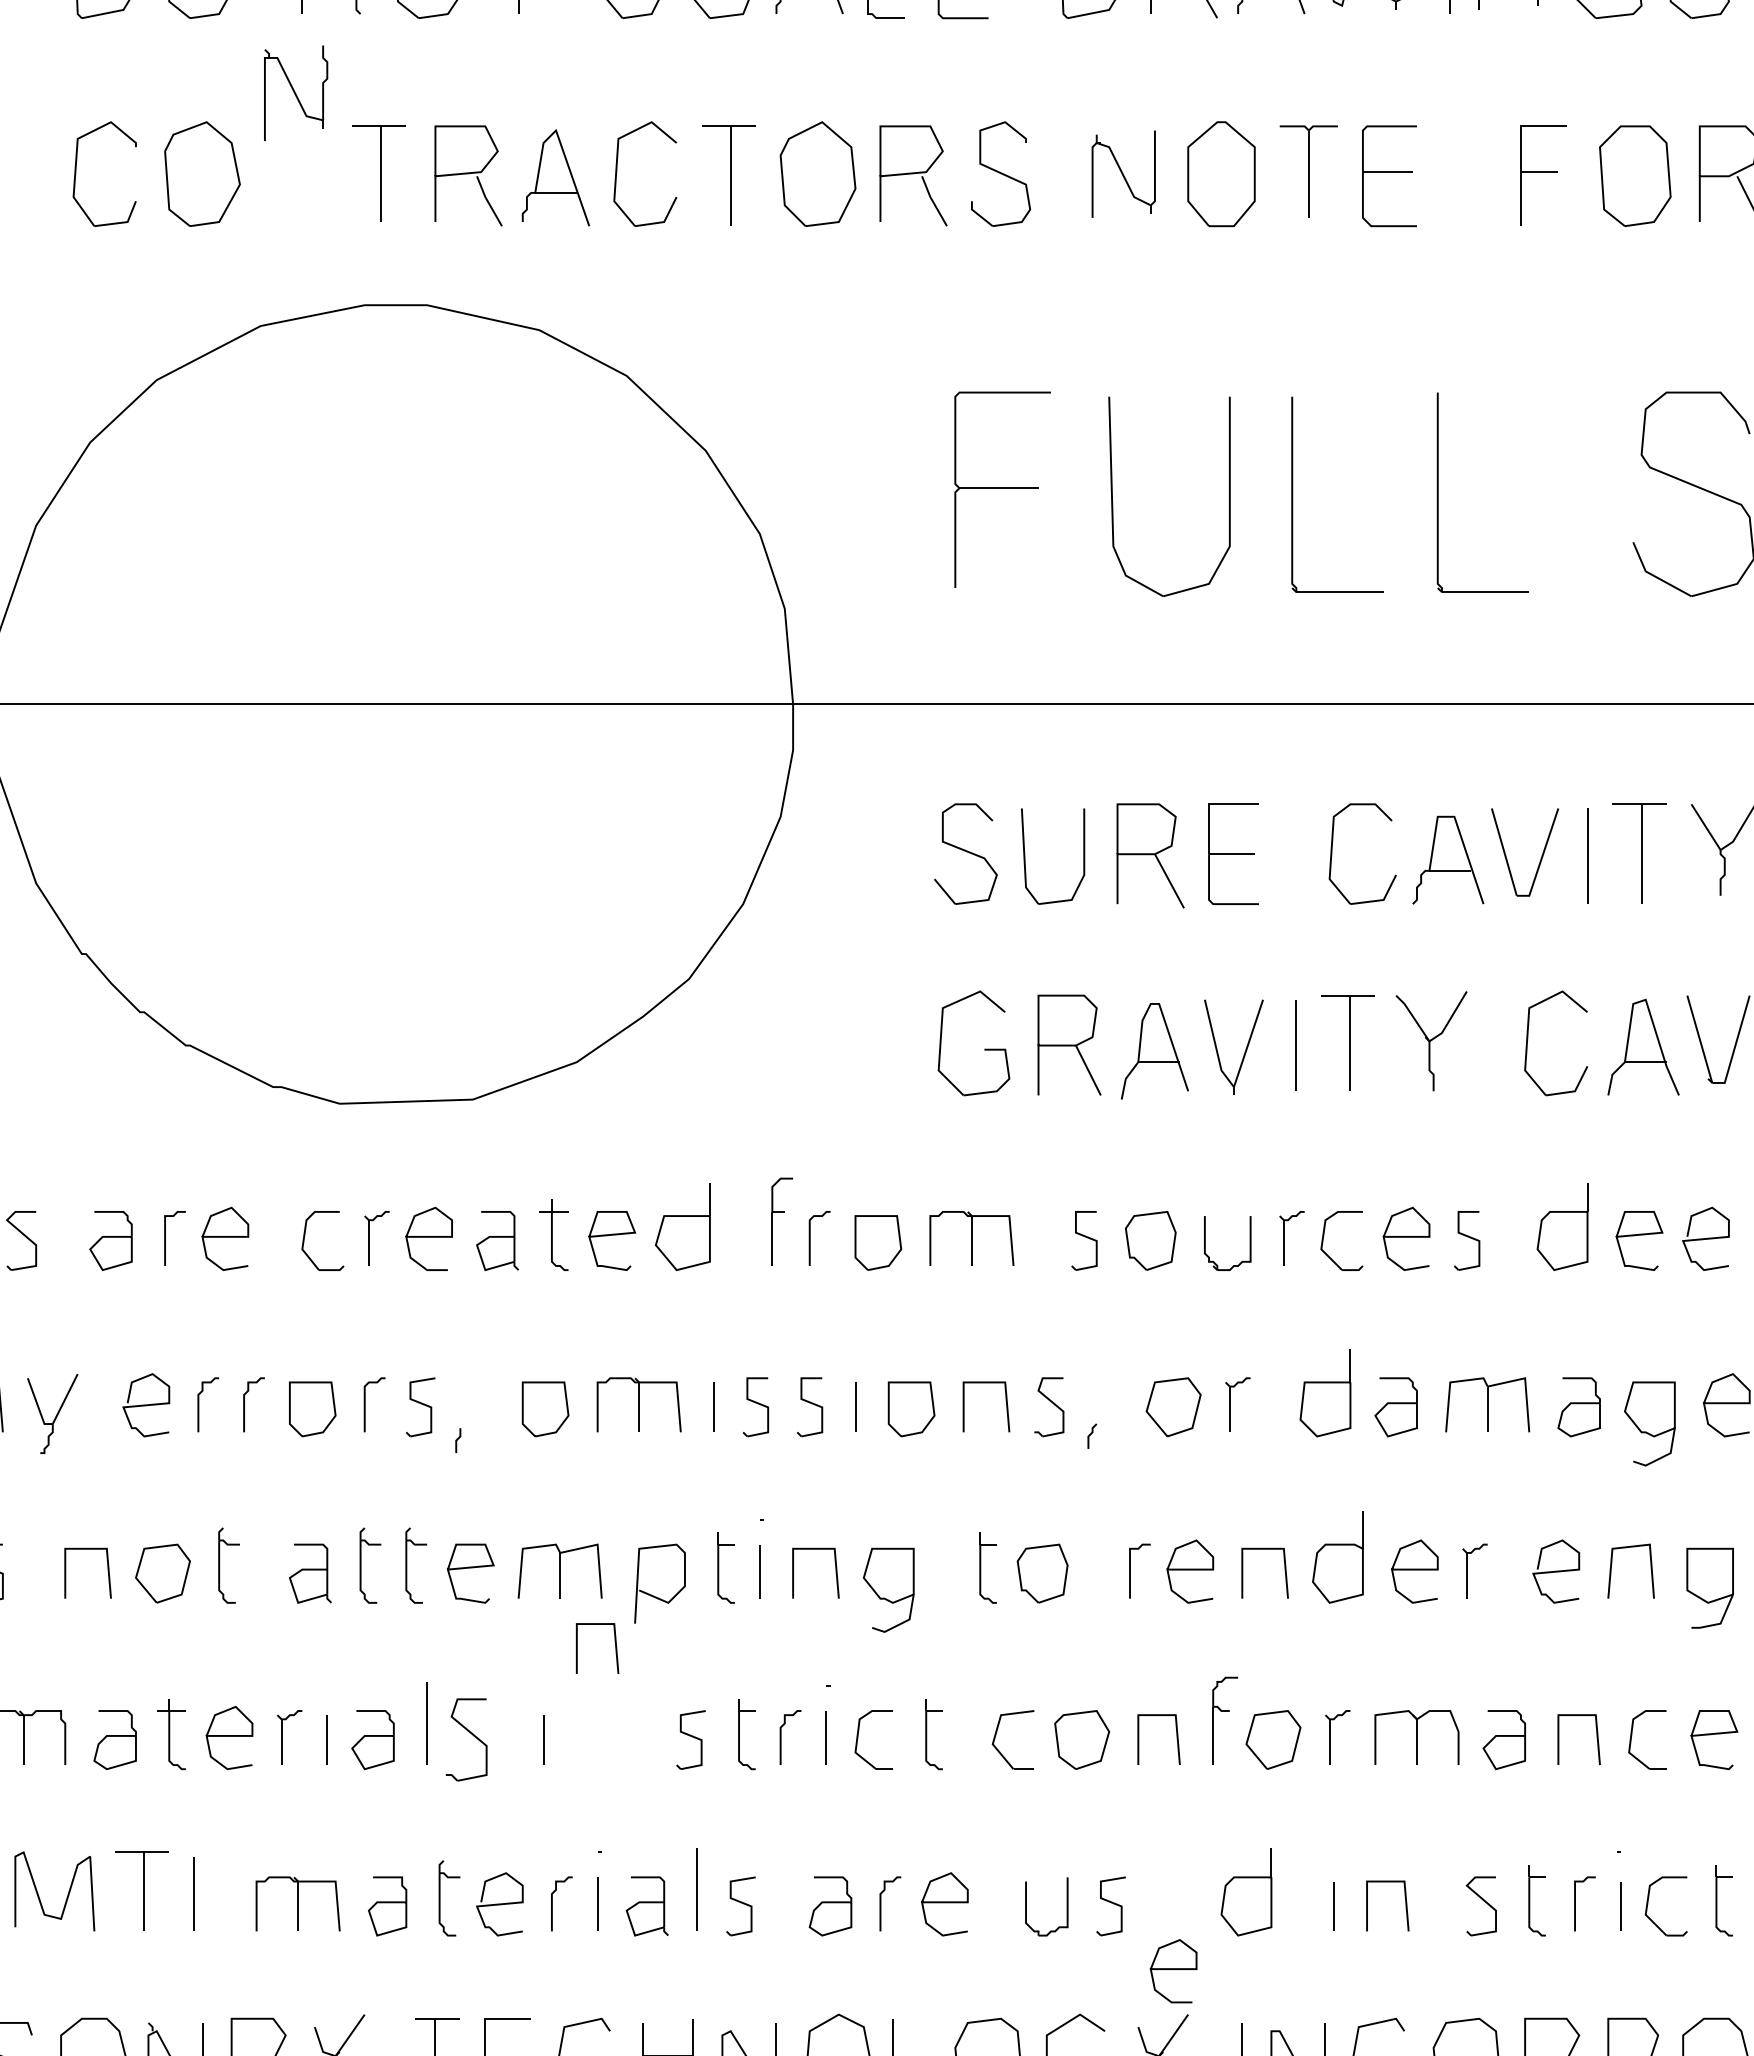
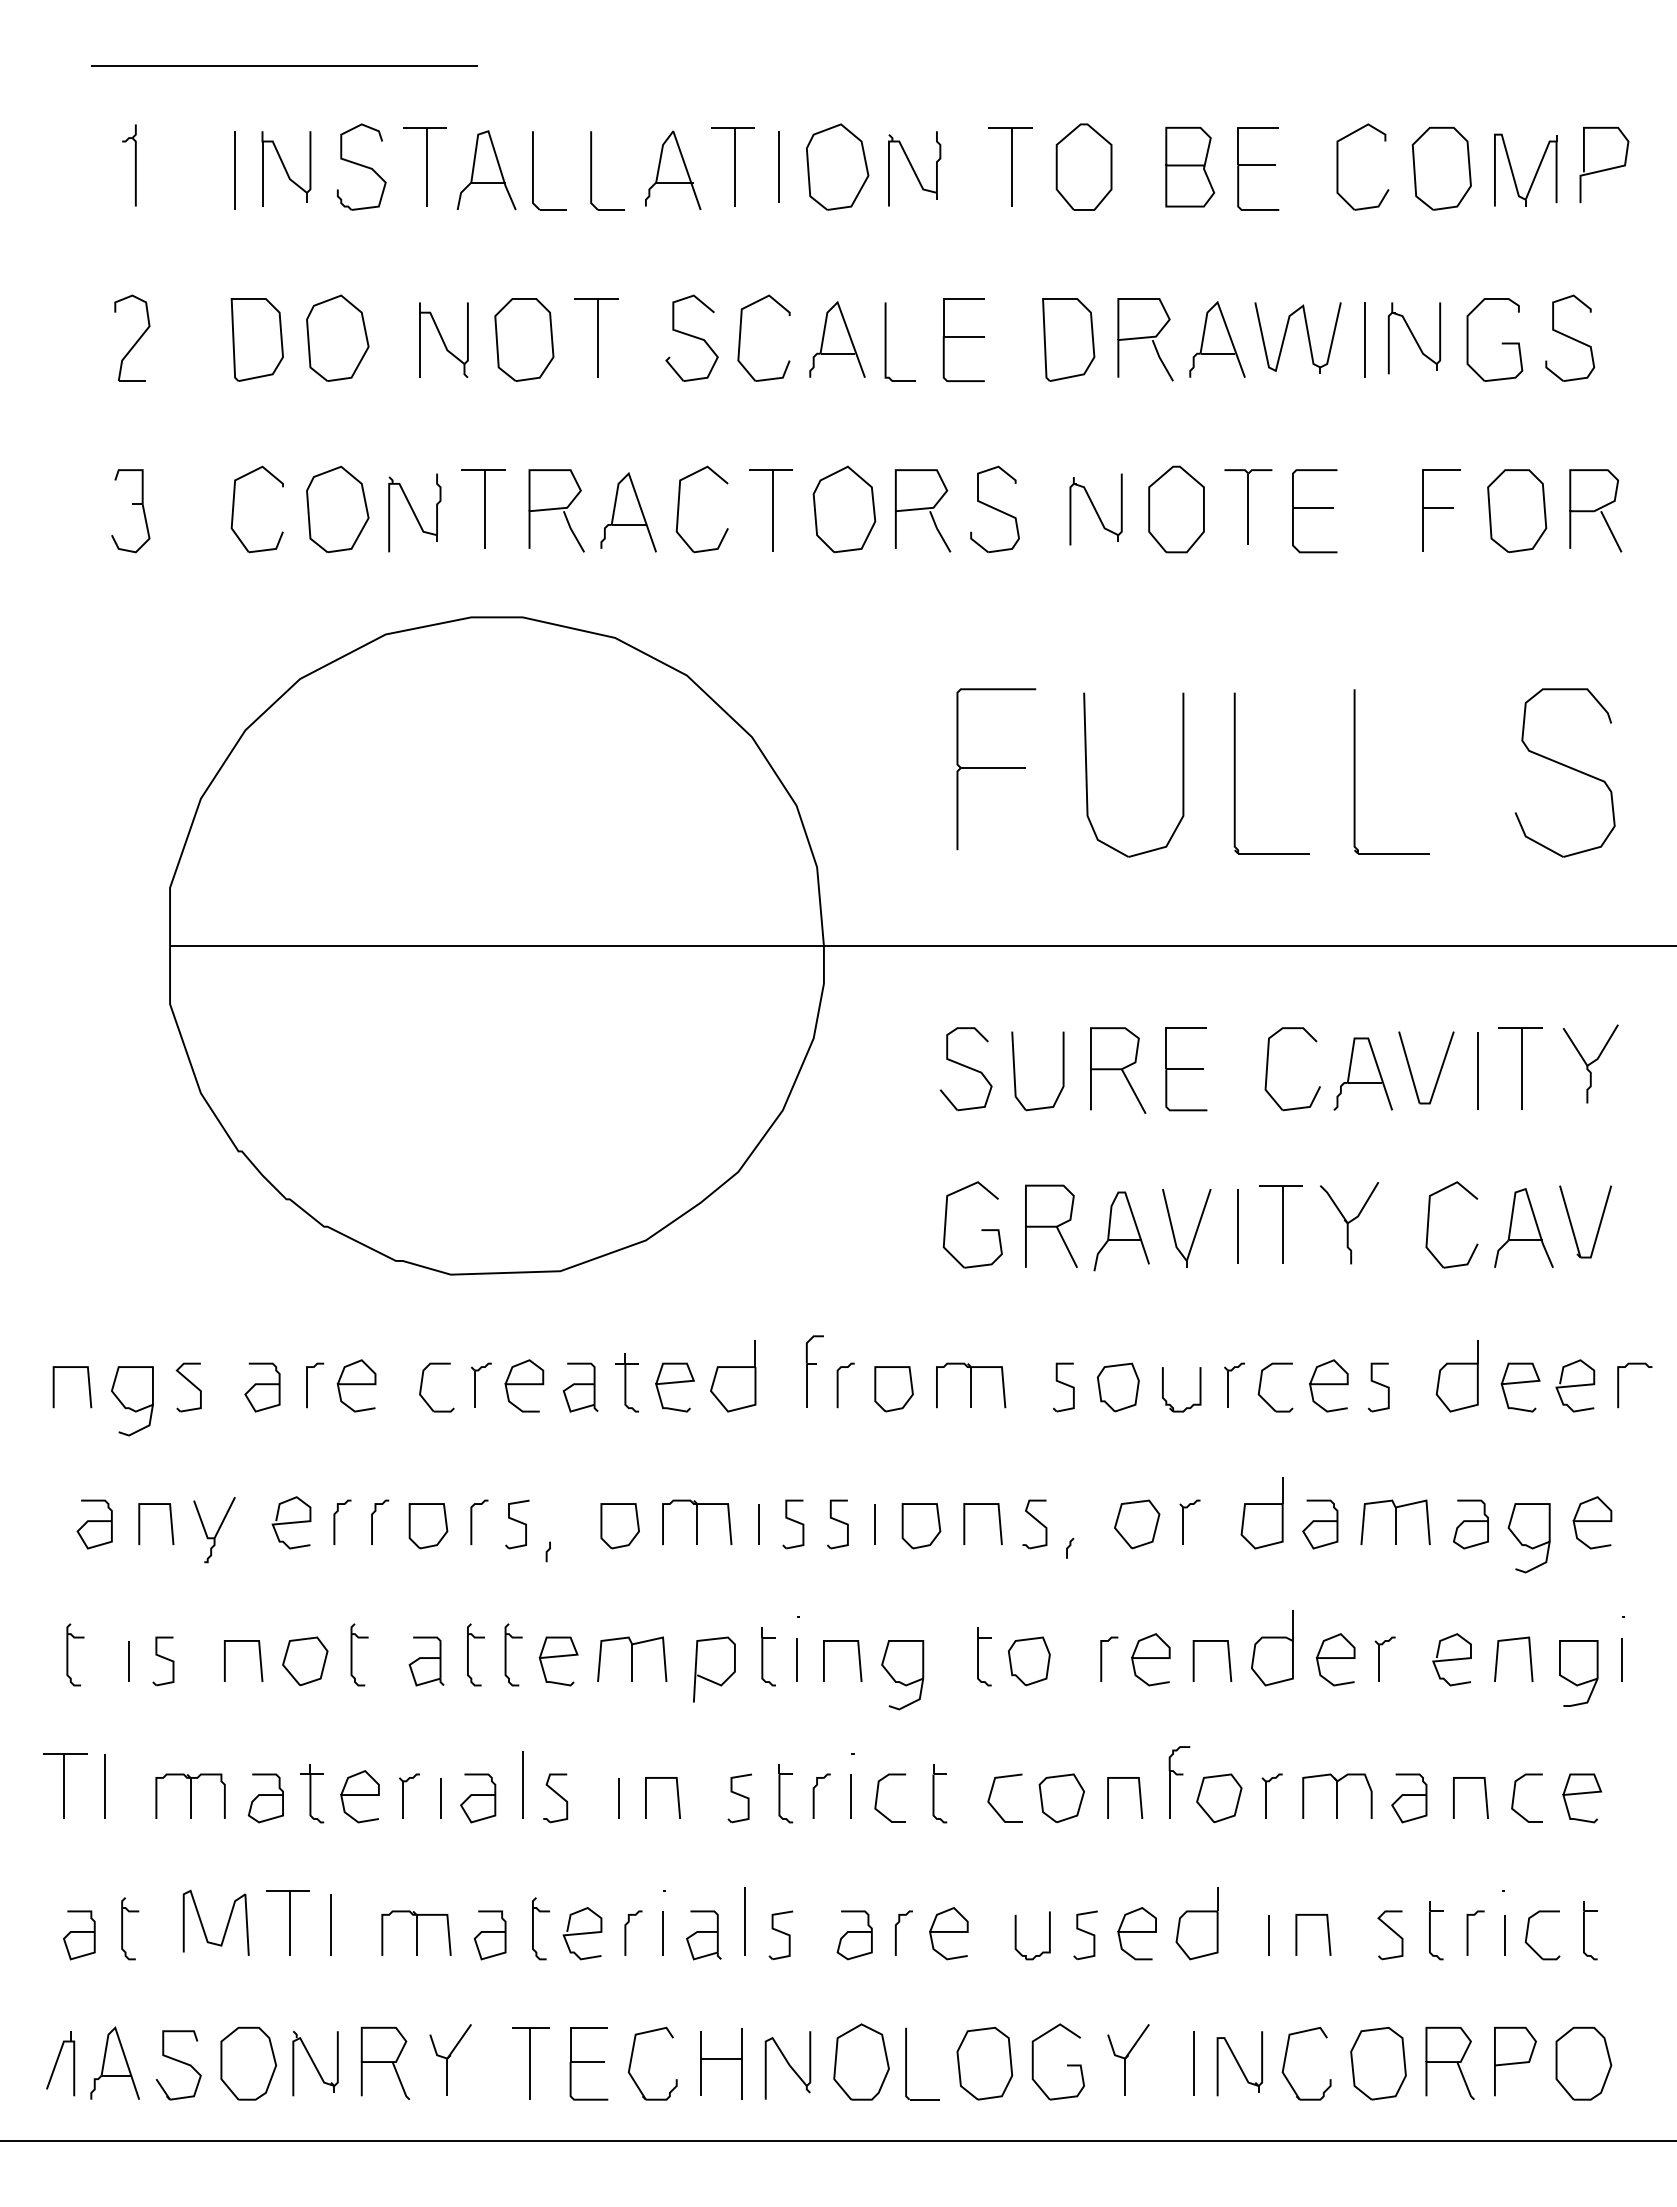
part: (295, 92) -> (414, 512), moved
line: (615, 1647) -> (677, 1797), moved
part: (466, 1740) -> (555, 1798), size x0.71
curve: (1172, 1969) -> (1136, 1932), moved

